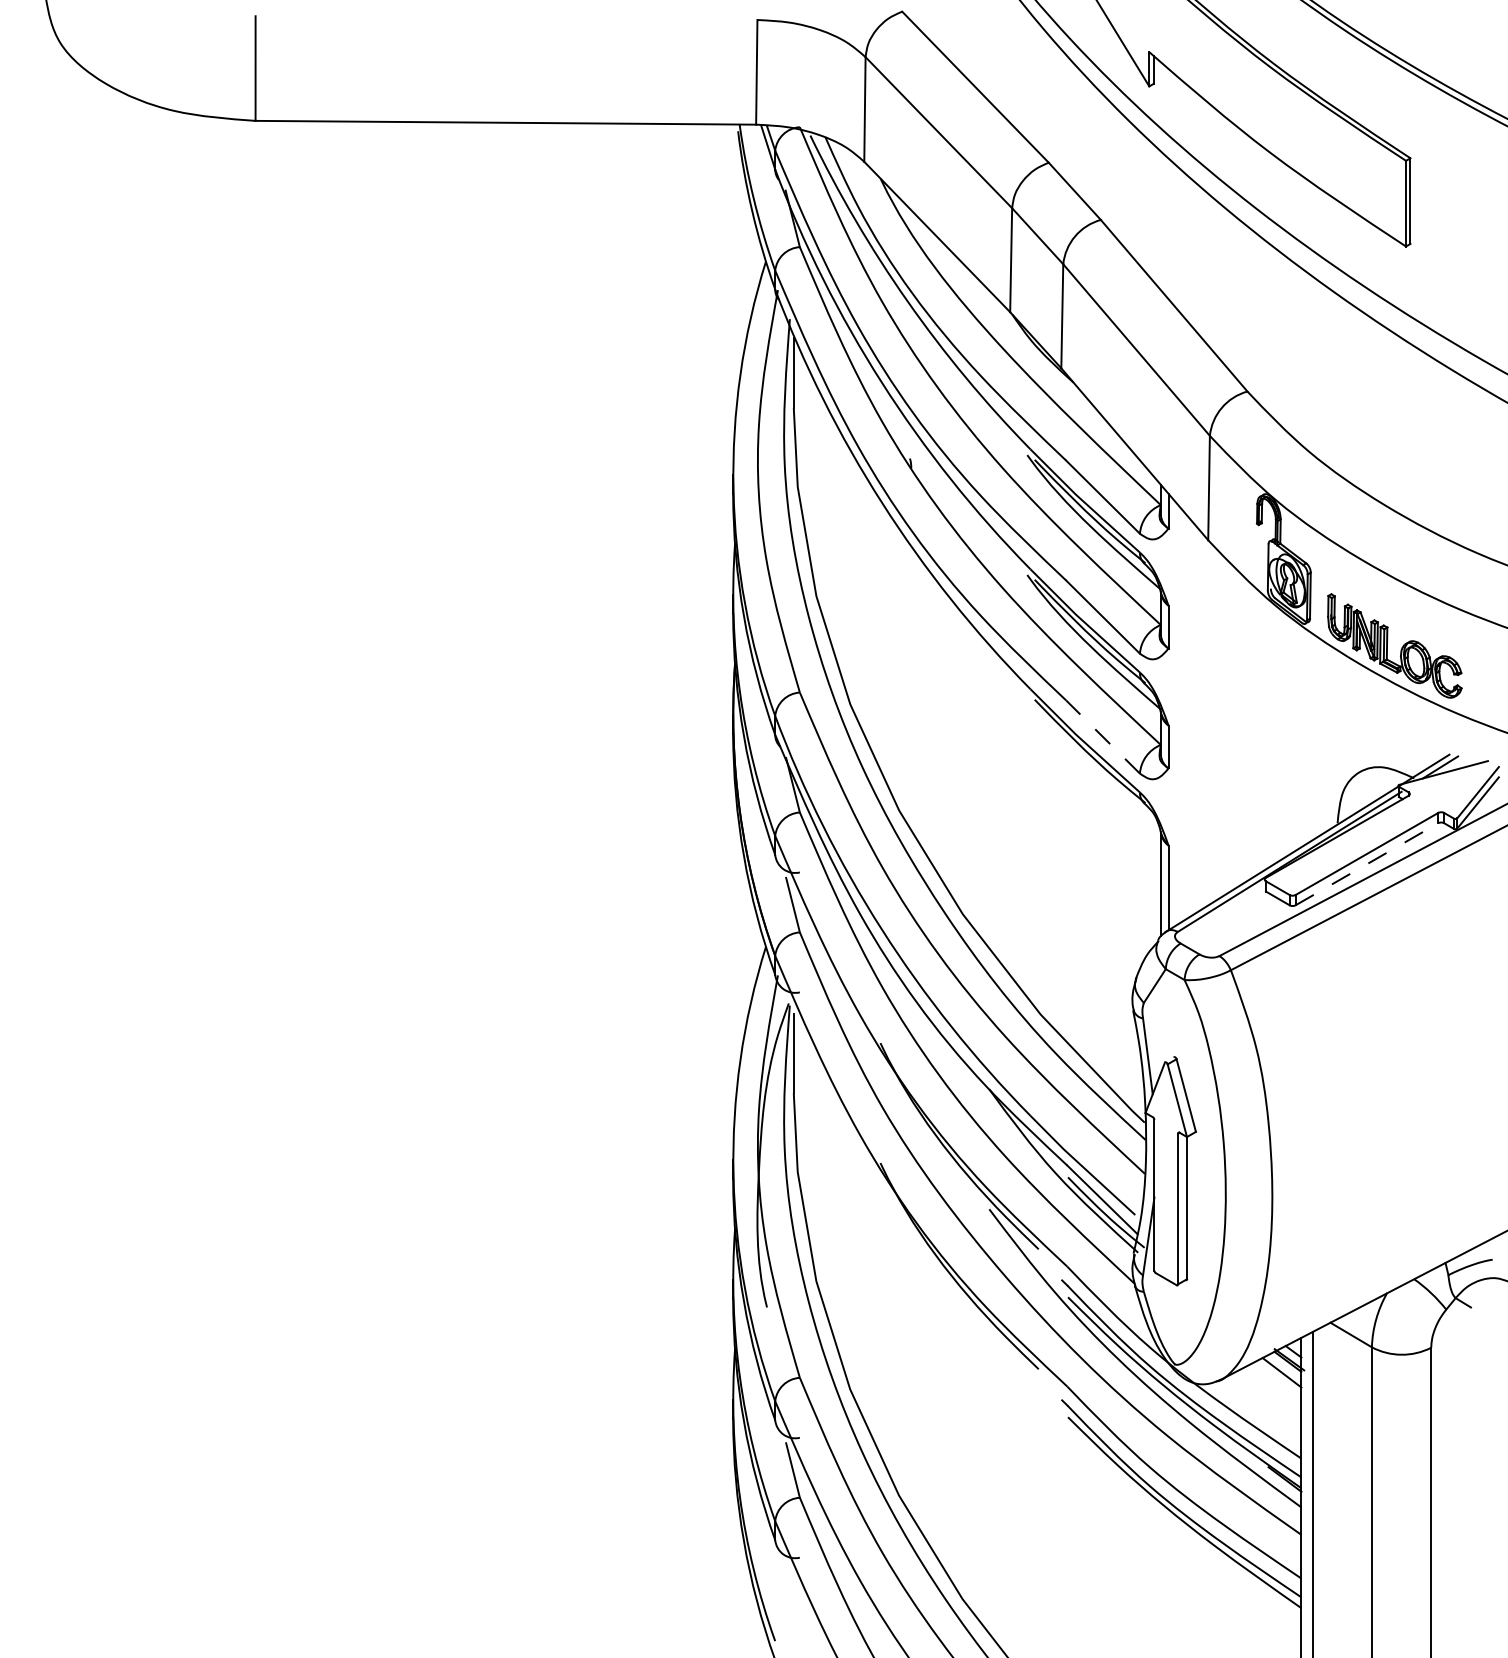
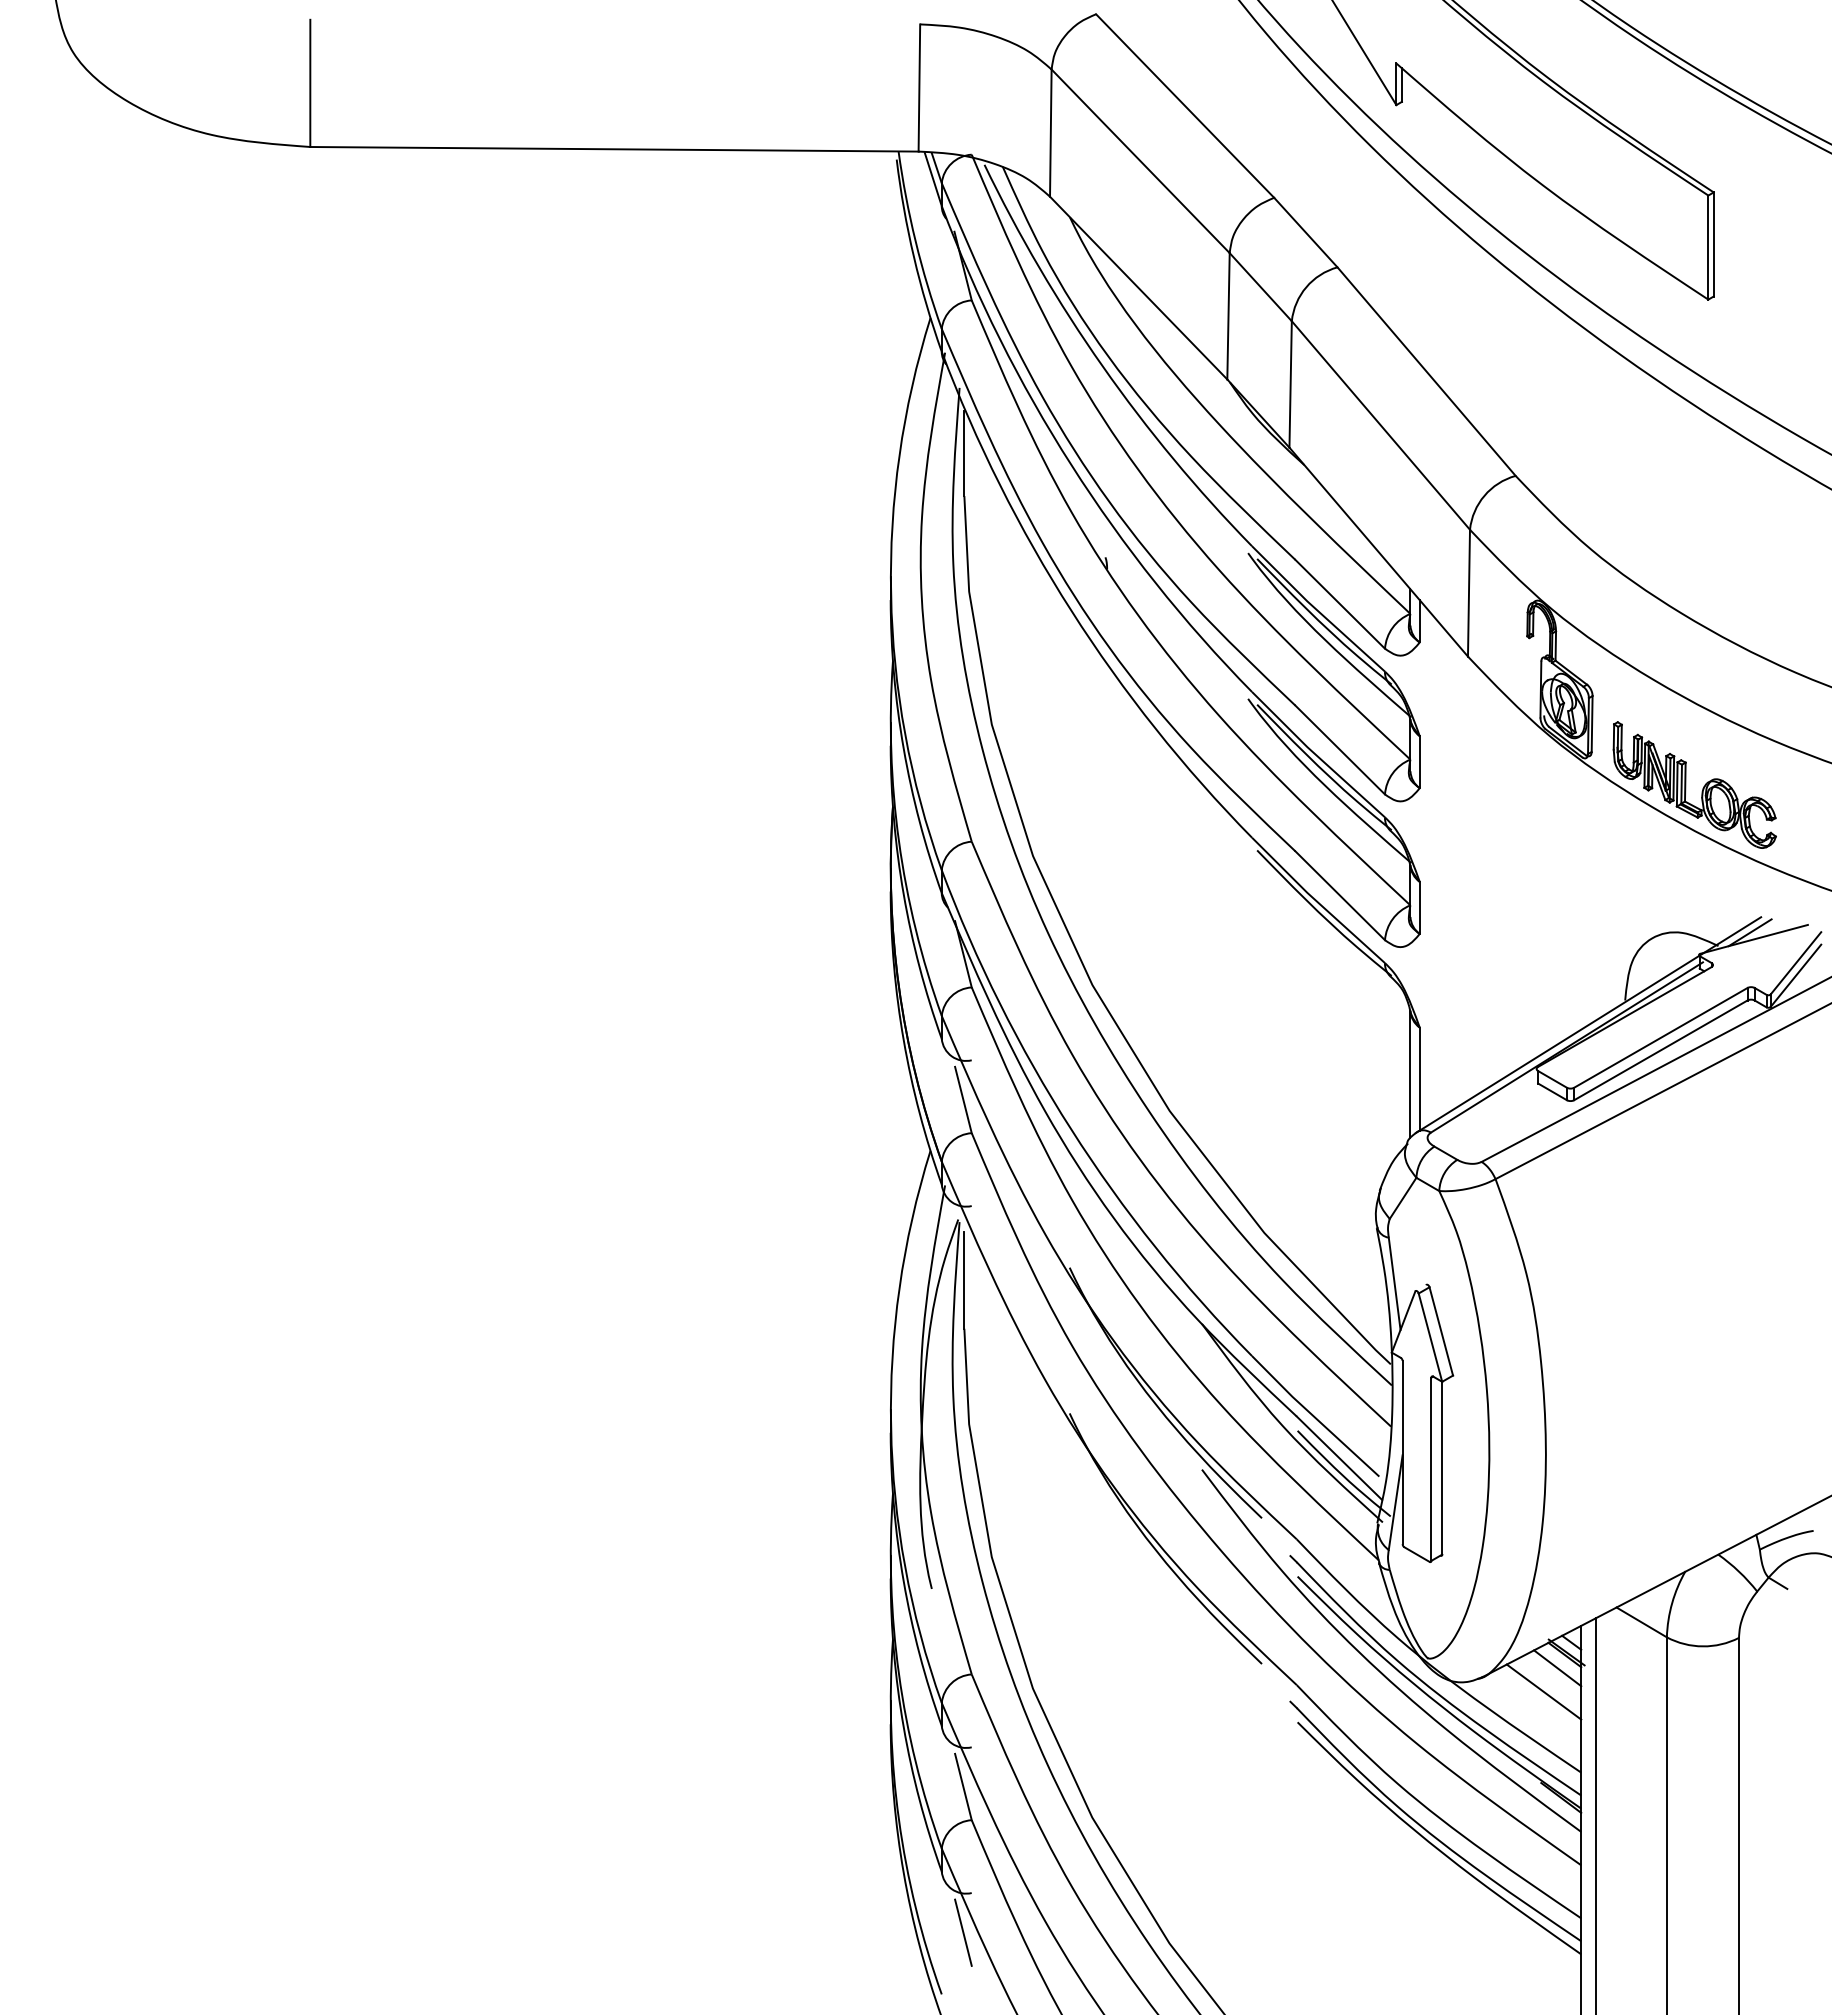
line: (1102, 736) -> (1339, 895), dashed -> solid
line: (1366, 864) -> (1660, 1050), dashed -> solid
line: (1270, 1391) -> (1543, 1691), added
line: (793, 1590) -> (963, 1932), added

